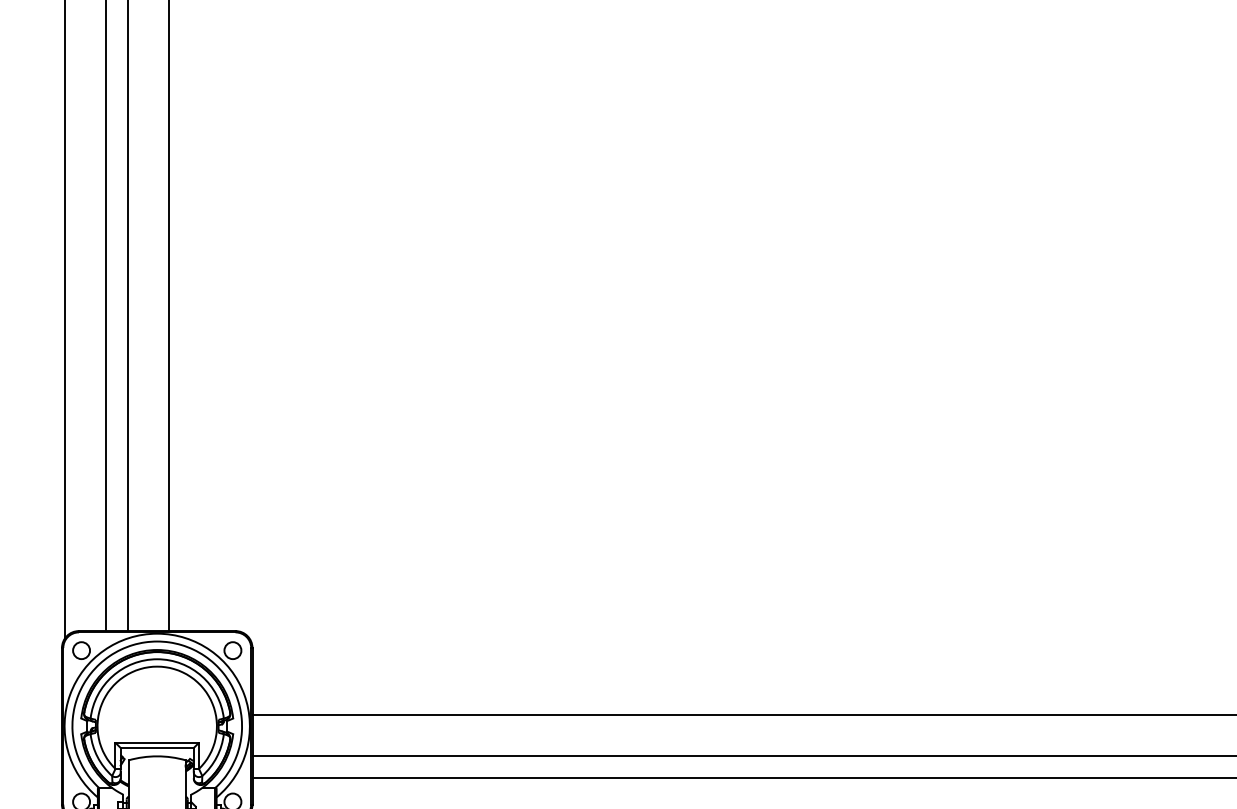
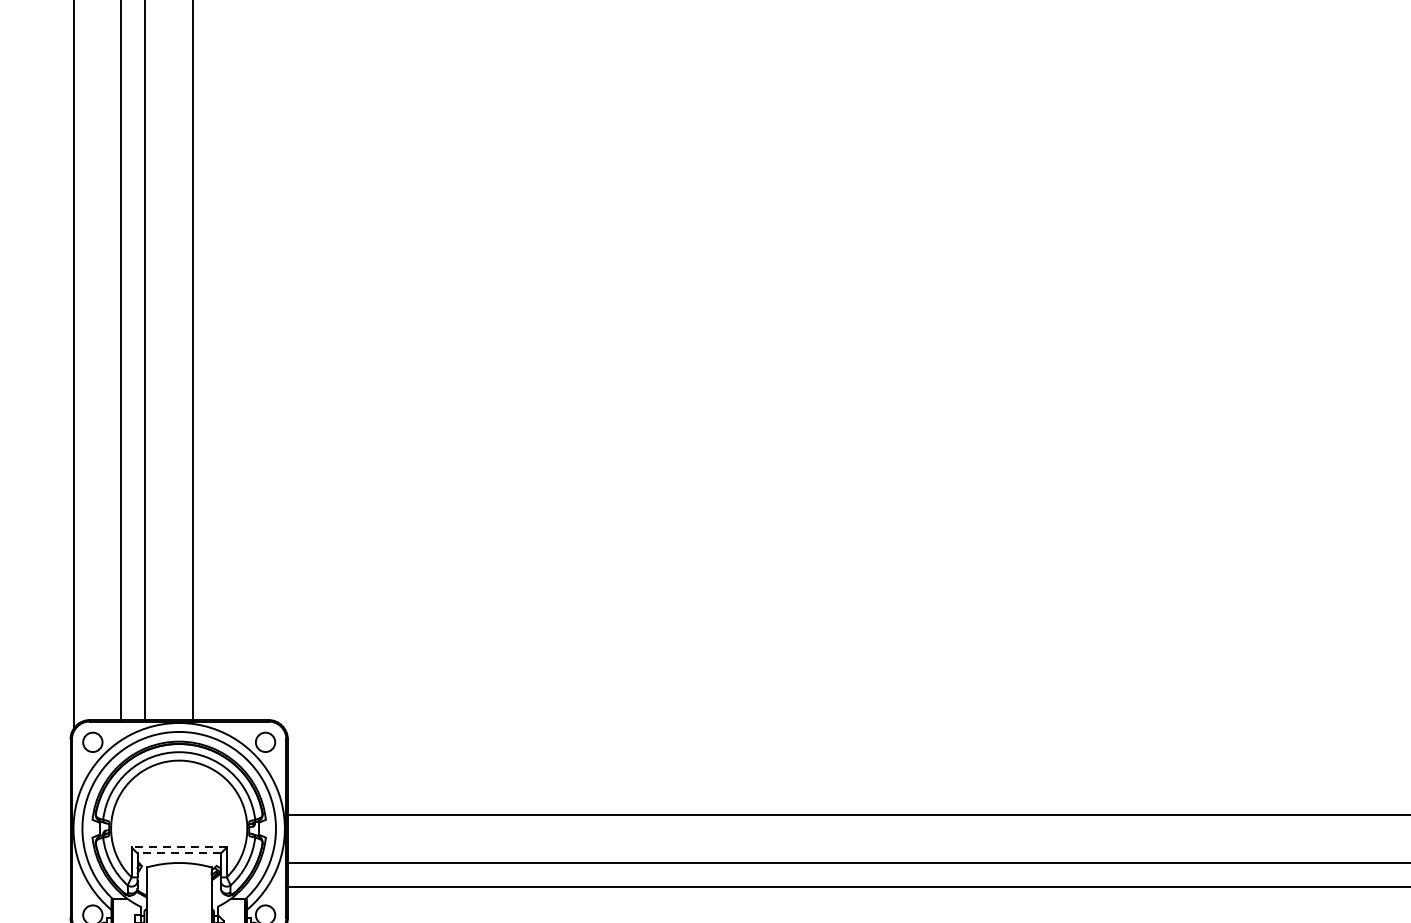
line: (157, 742) -> (179, 847), solid -> dashed
line: (157, 748) -> (179, 854), solid -> dashed

